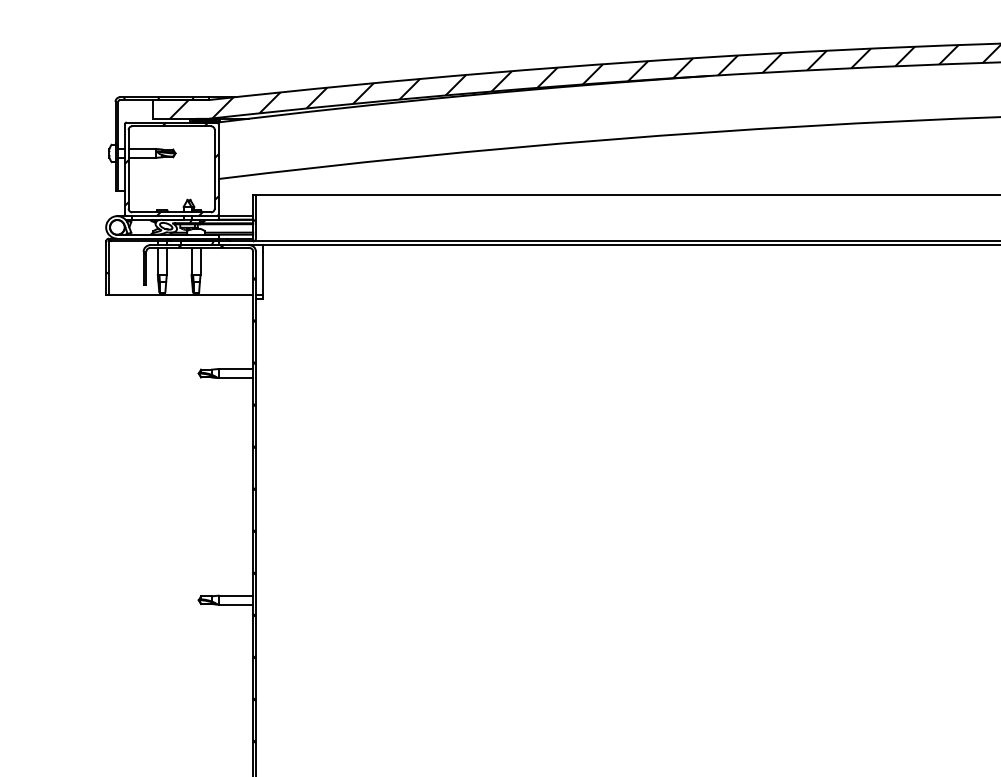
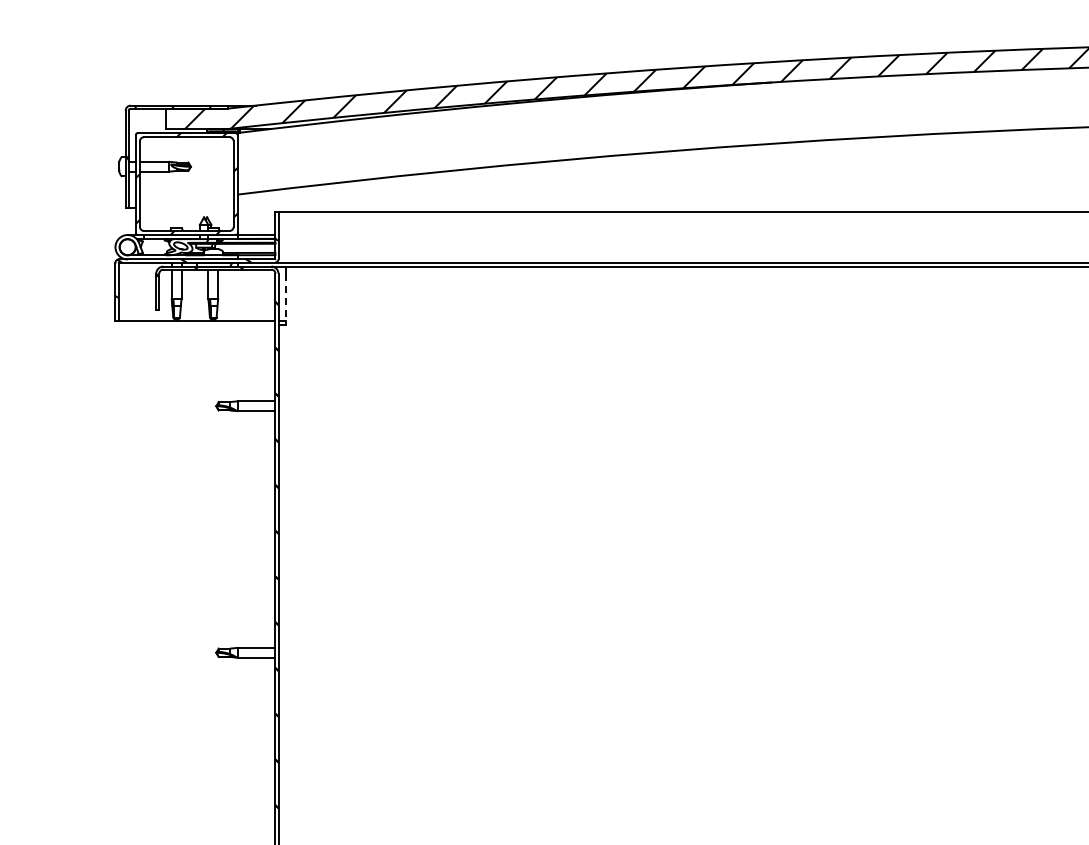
line: (262, 275) -> (285, 299), solid -> dashed

